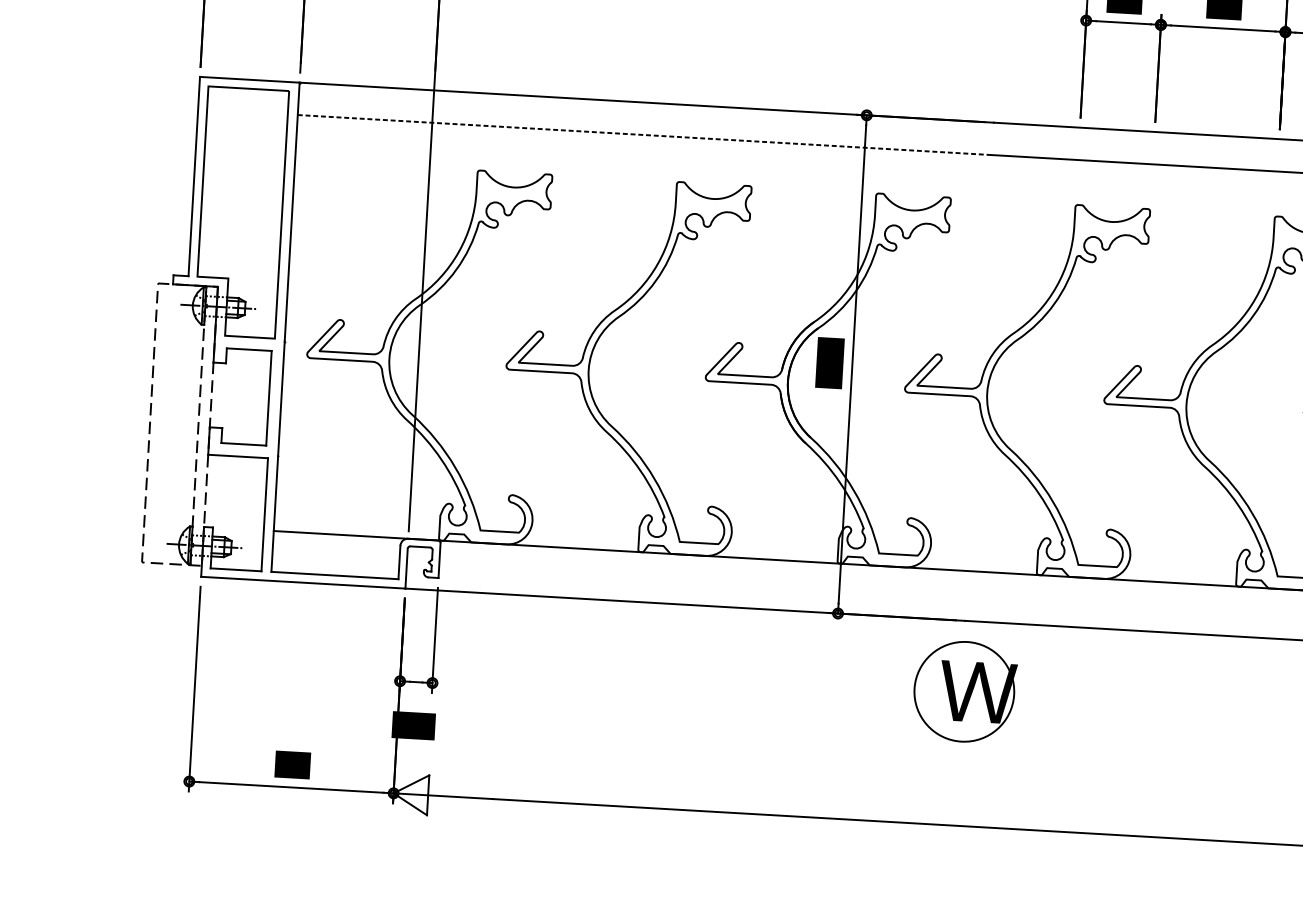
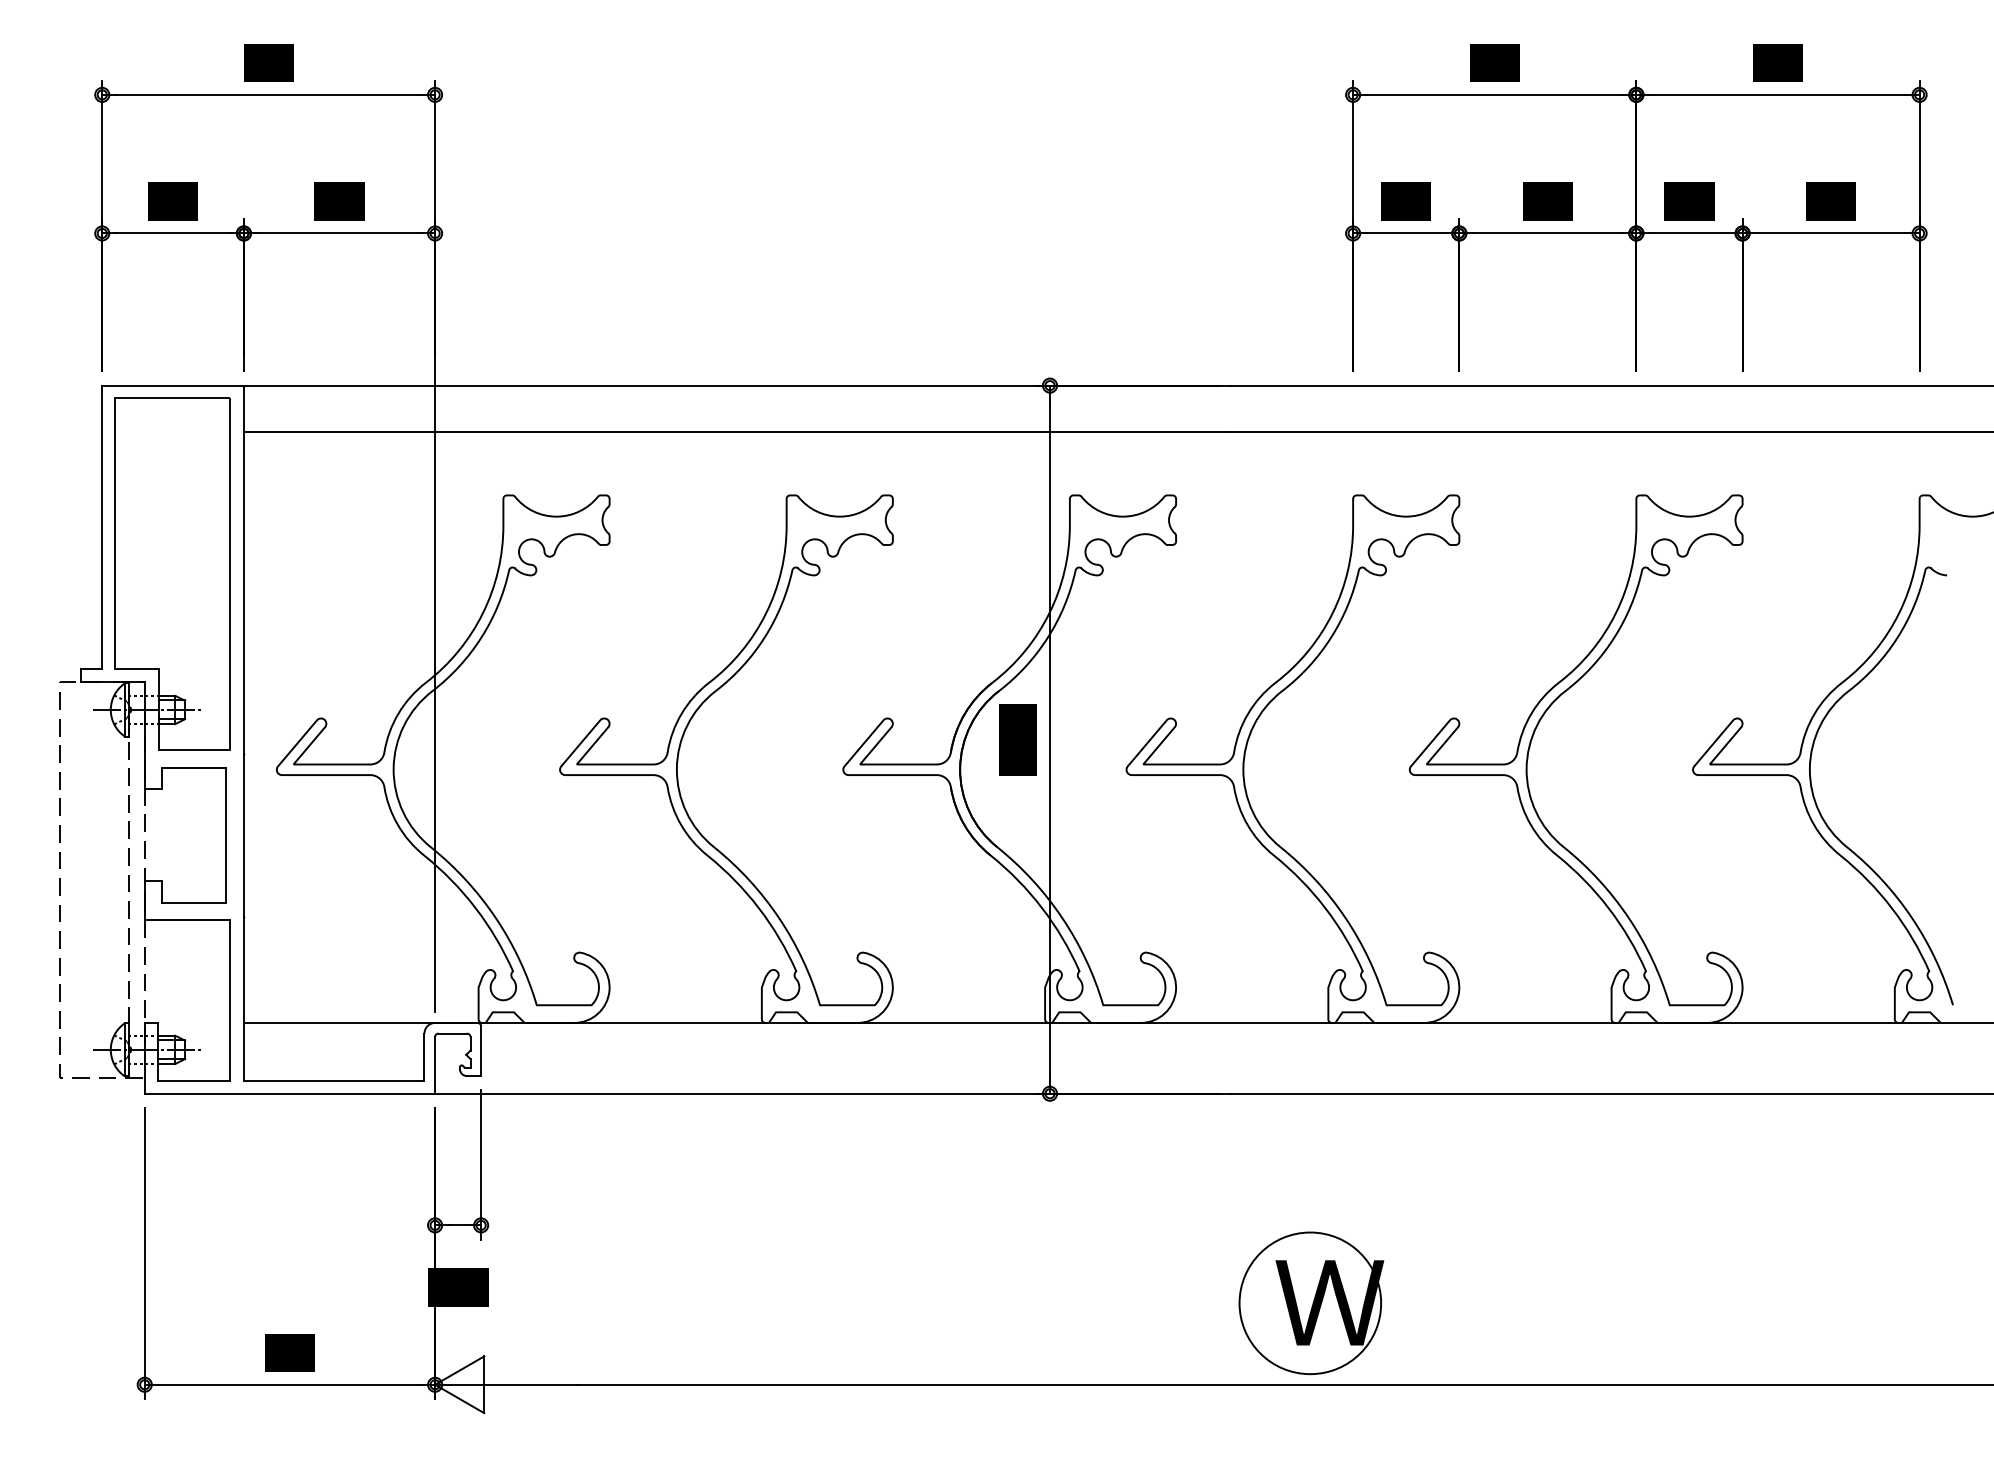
line: (645, 134) -> (737, 431), dashed -> solid
part: (965, 691) -> (1311, 1302), moved

